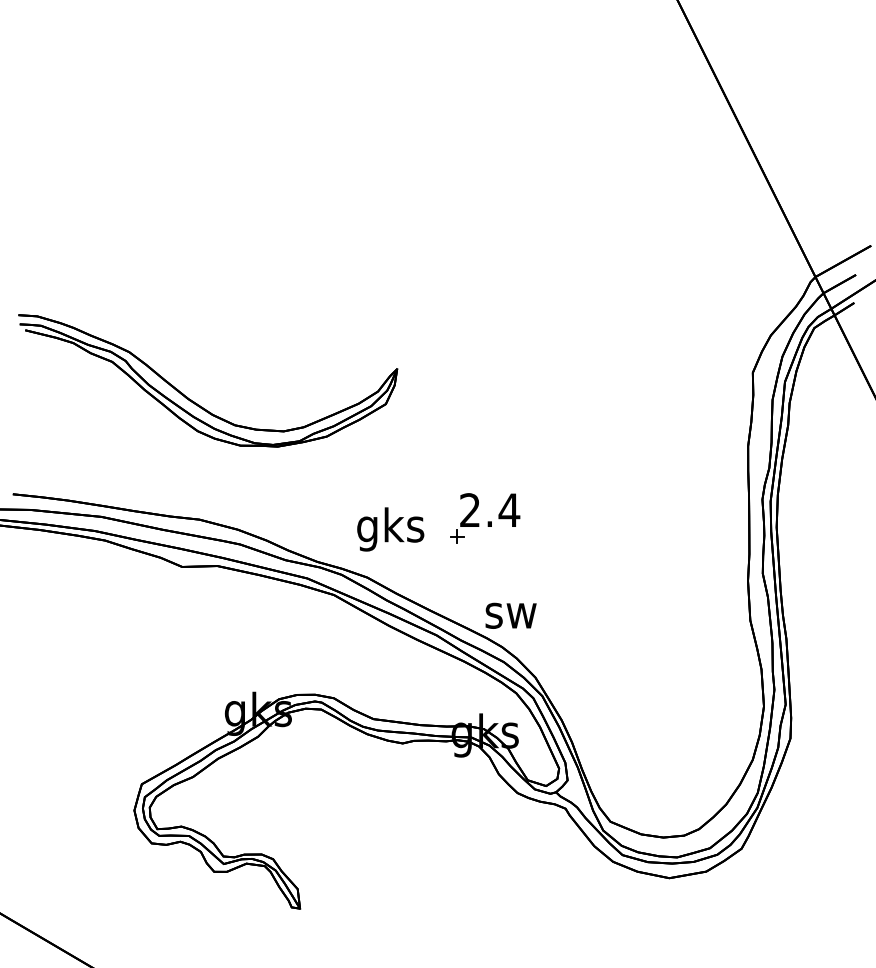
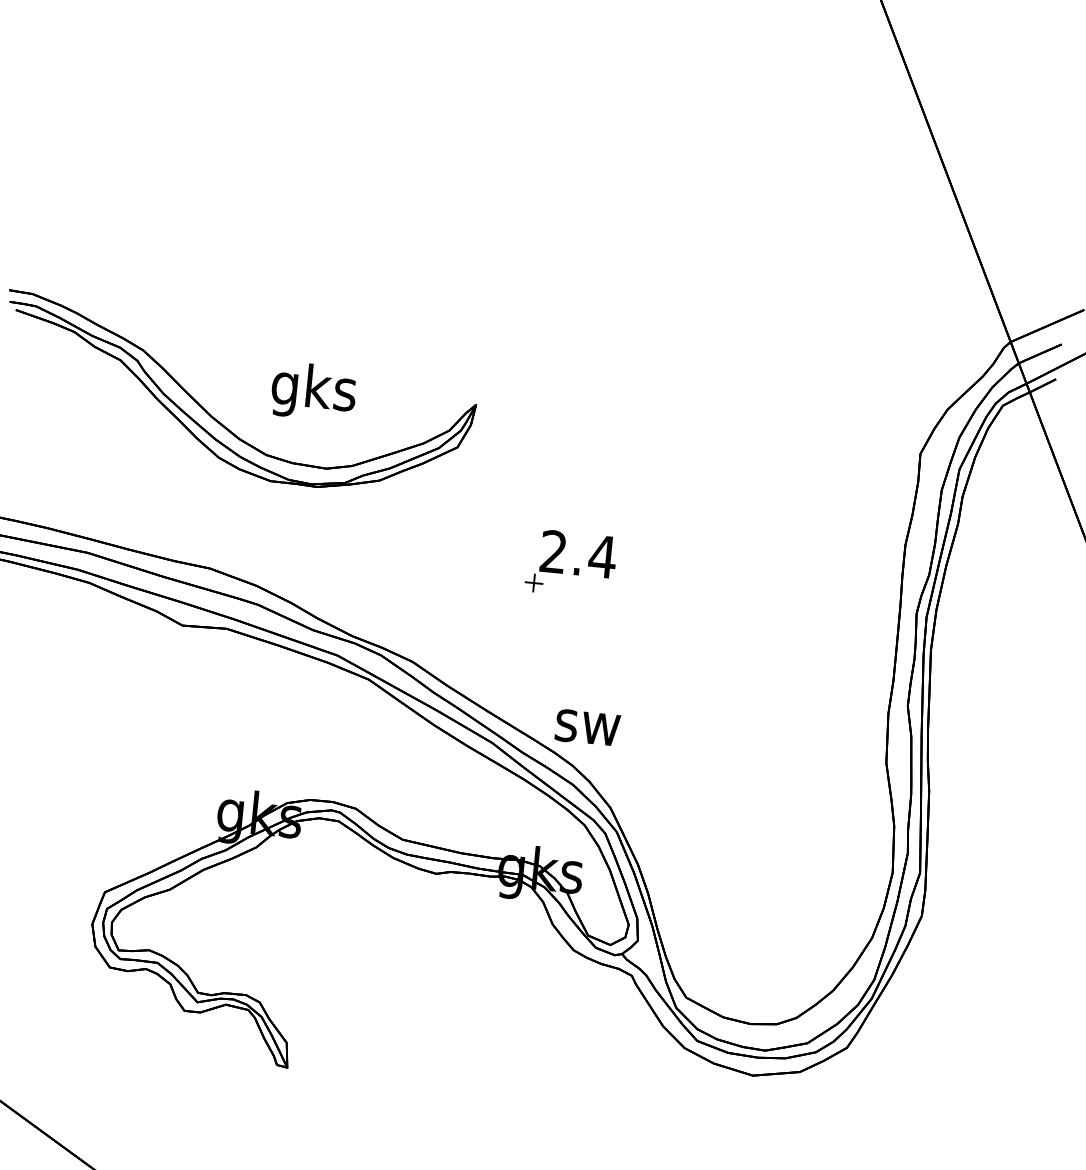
part: (485, 518) -> (571, 564), moved
text: (390, 529) -> (313, 391), moved

